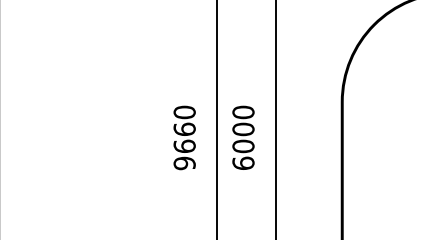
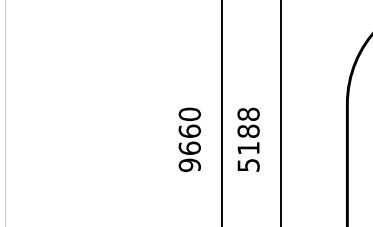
text: (243, 137) -> (248, 139), 6000 -> 5188

